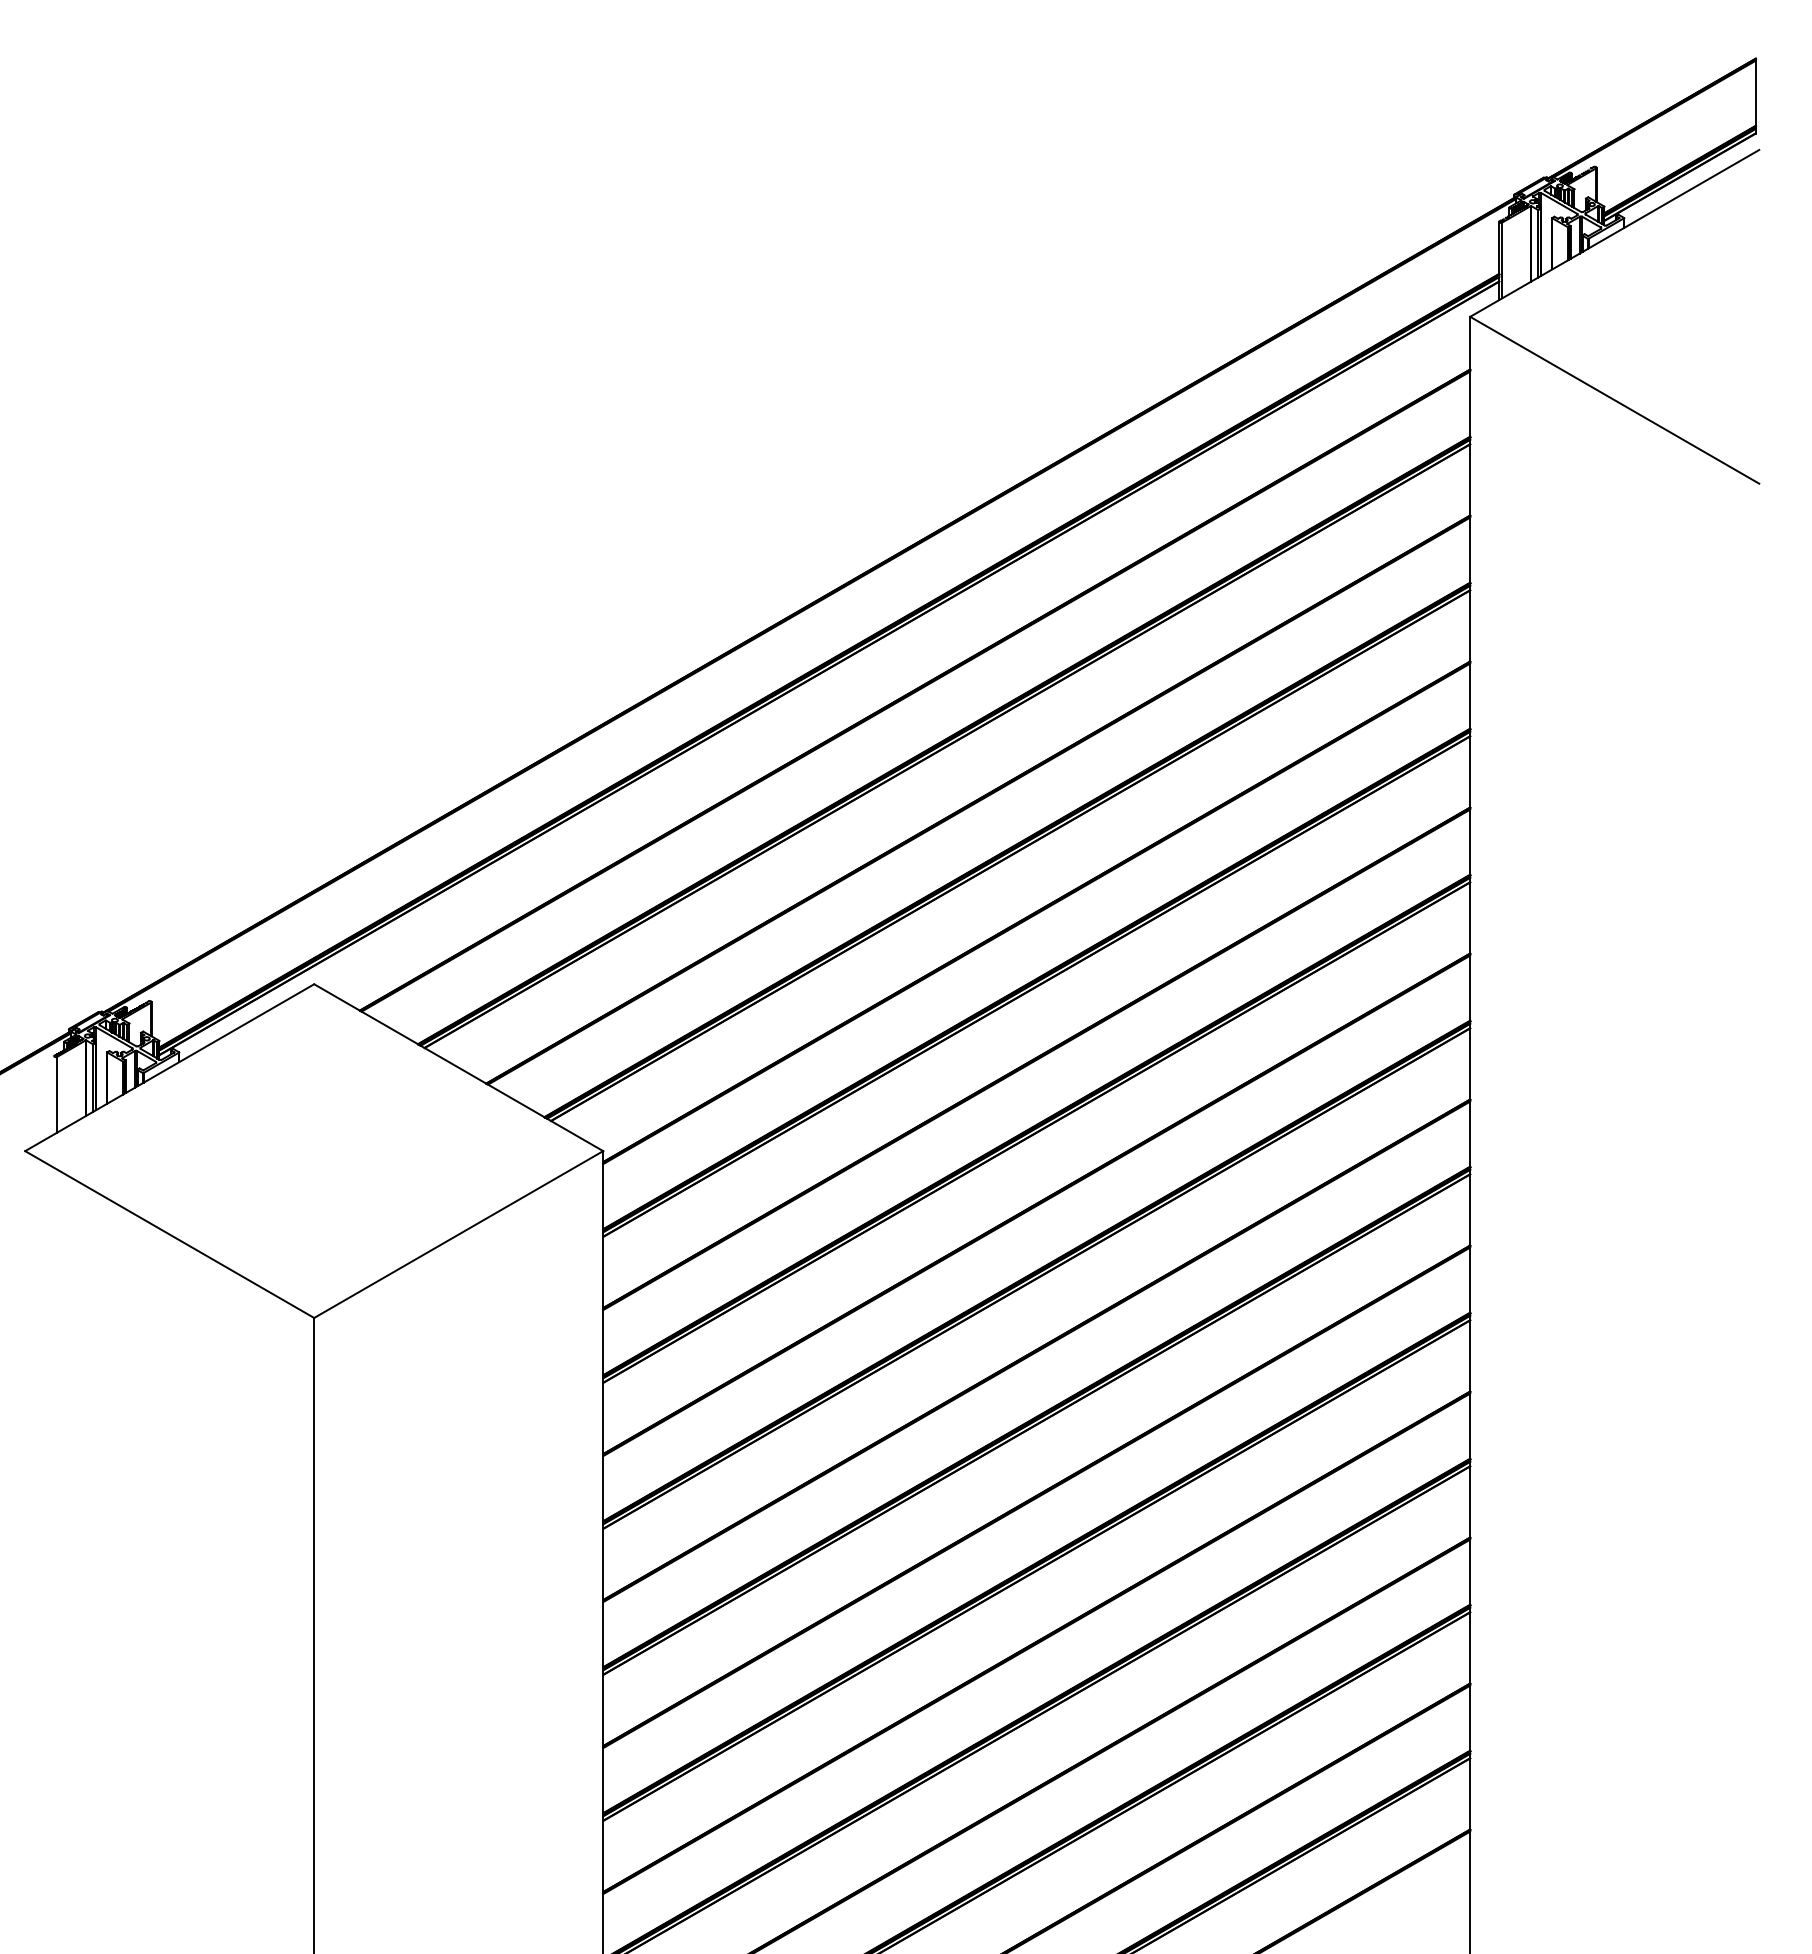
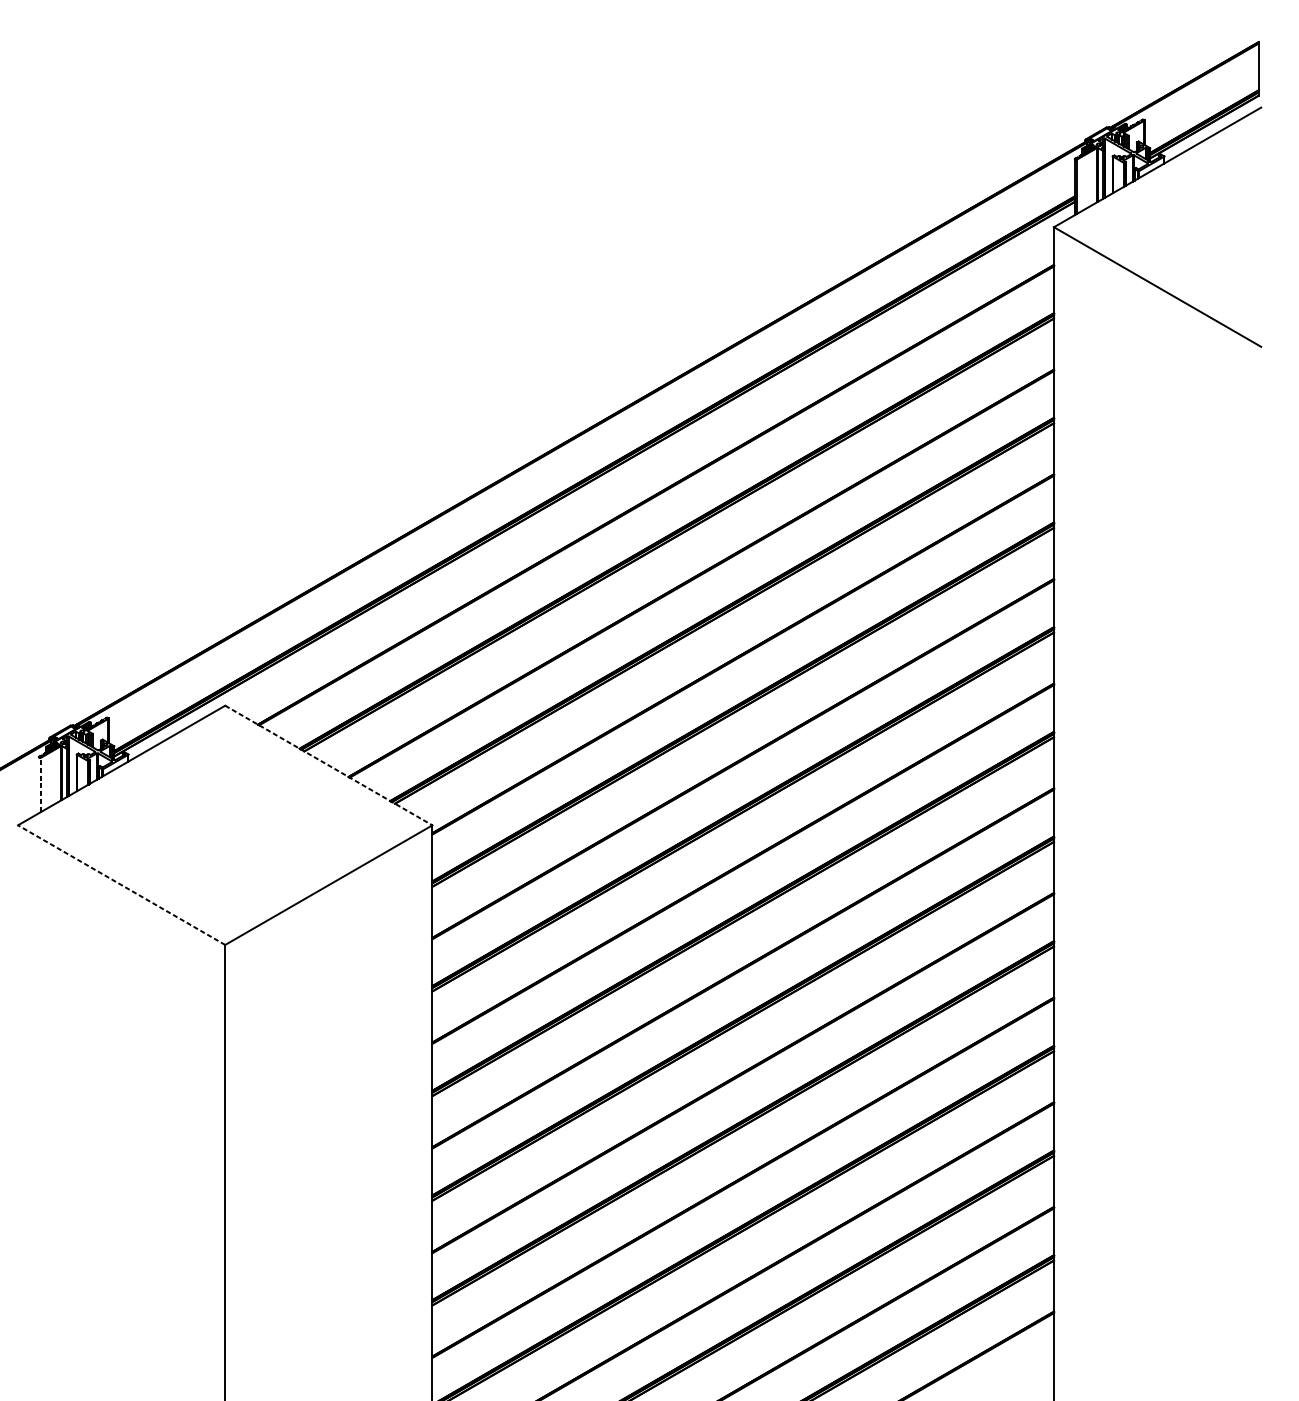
line: (458, 1067) -> (328, 765), solid -> dashed
line: (57, 1094) -> (41, 784), solid -> dashed
line: (169, 1234) -> (121, 885), solid -> dashed

